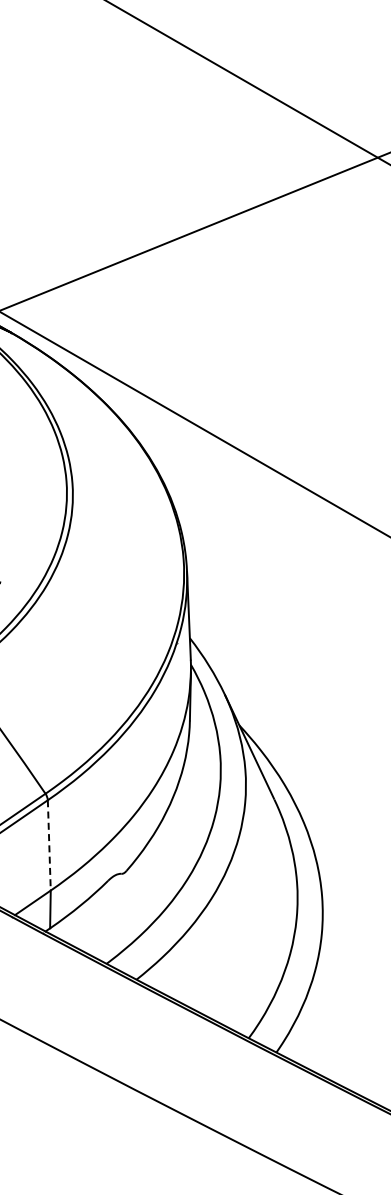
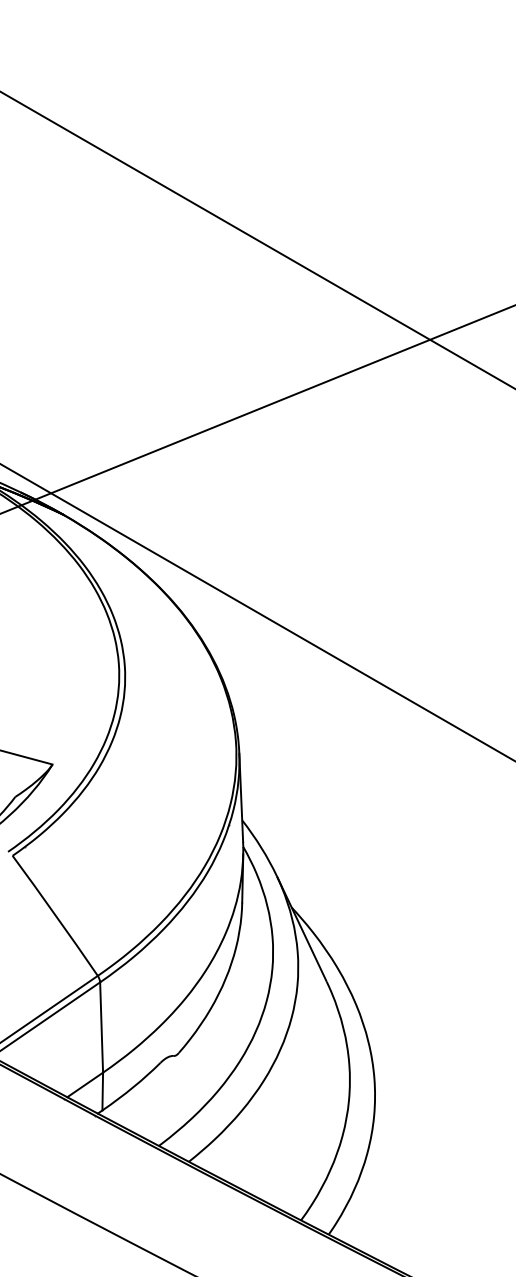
line: (49, 846) -> (101, 1028), dashed -> solid

